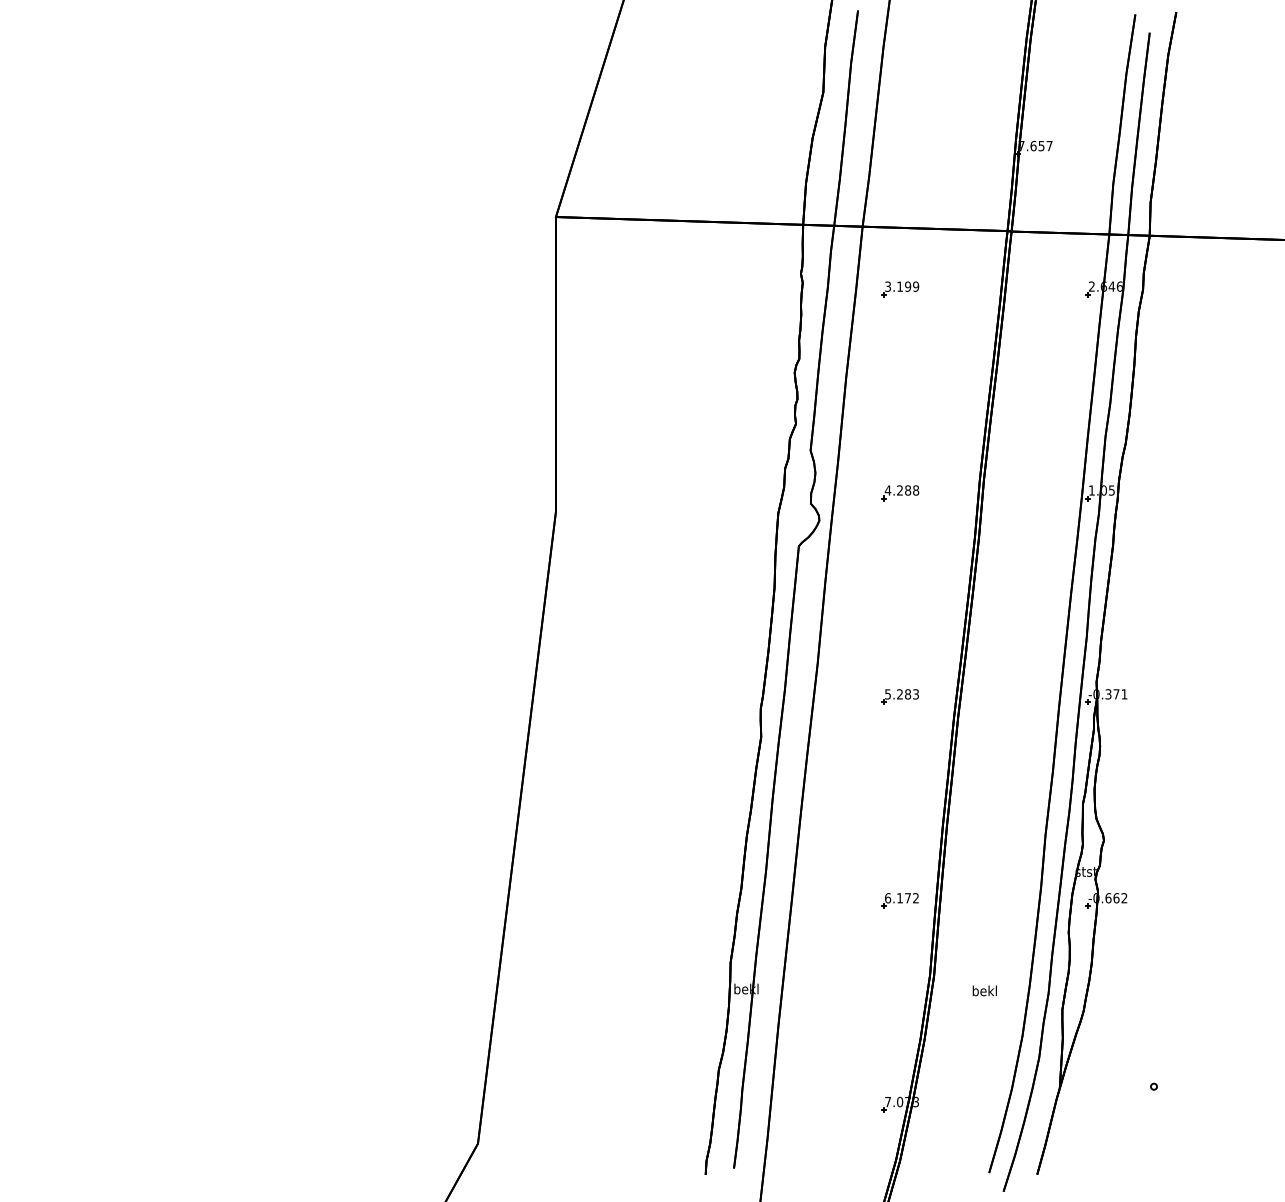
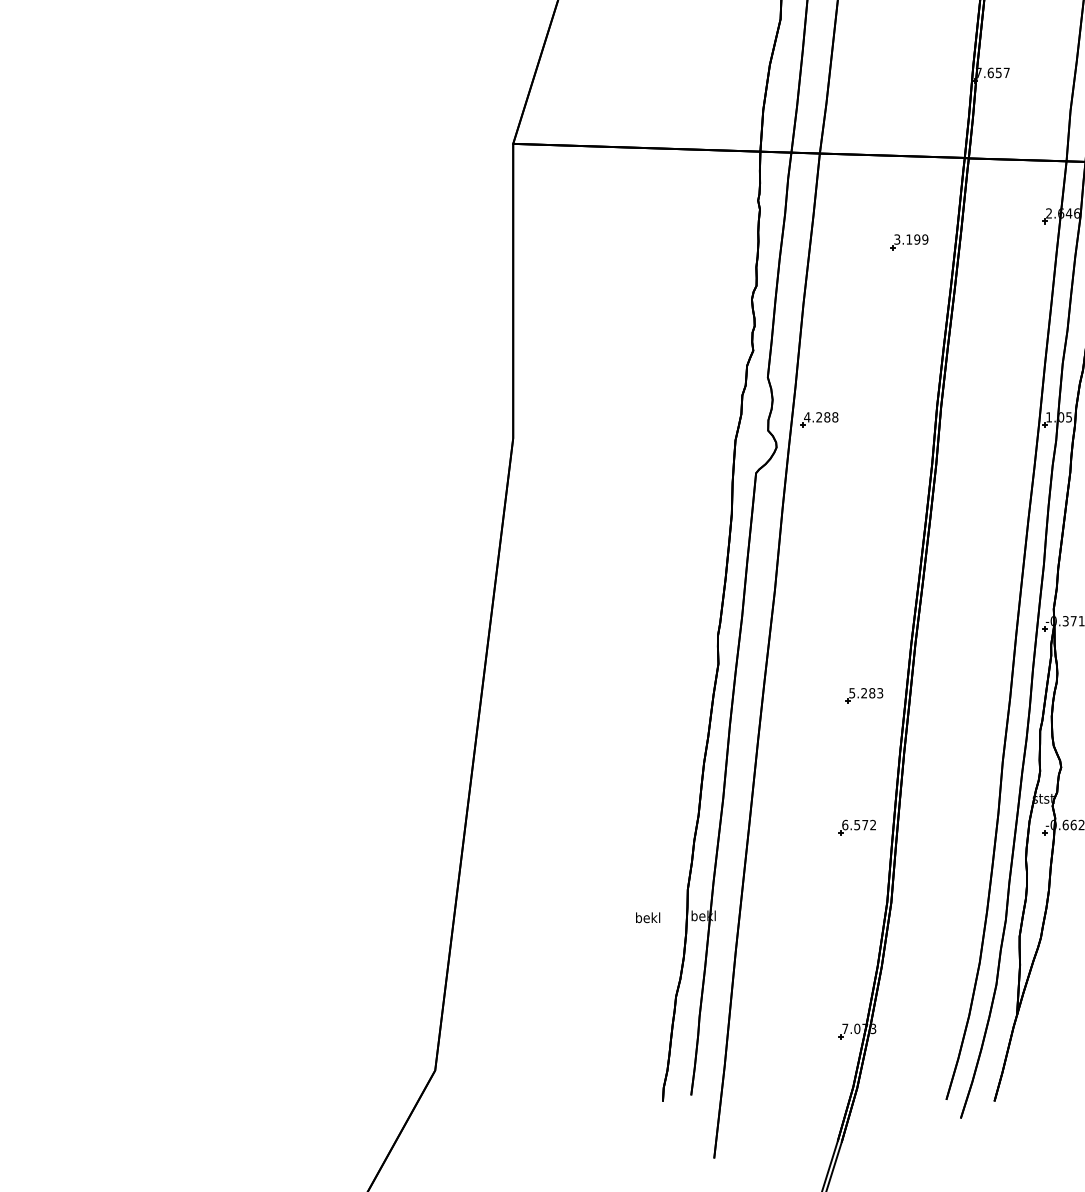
part: (900, 289) -> (909, 242), moved
part: (900, 493) -> (819, 420), moved
part: (899, 696) -> (863, 695), moved
text: (899, 898) -> (856, 825), 6.172 -> 6.572
text: (984, 990) -> (647, 917), moved

